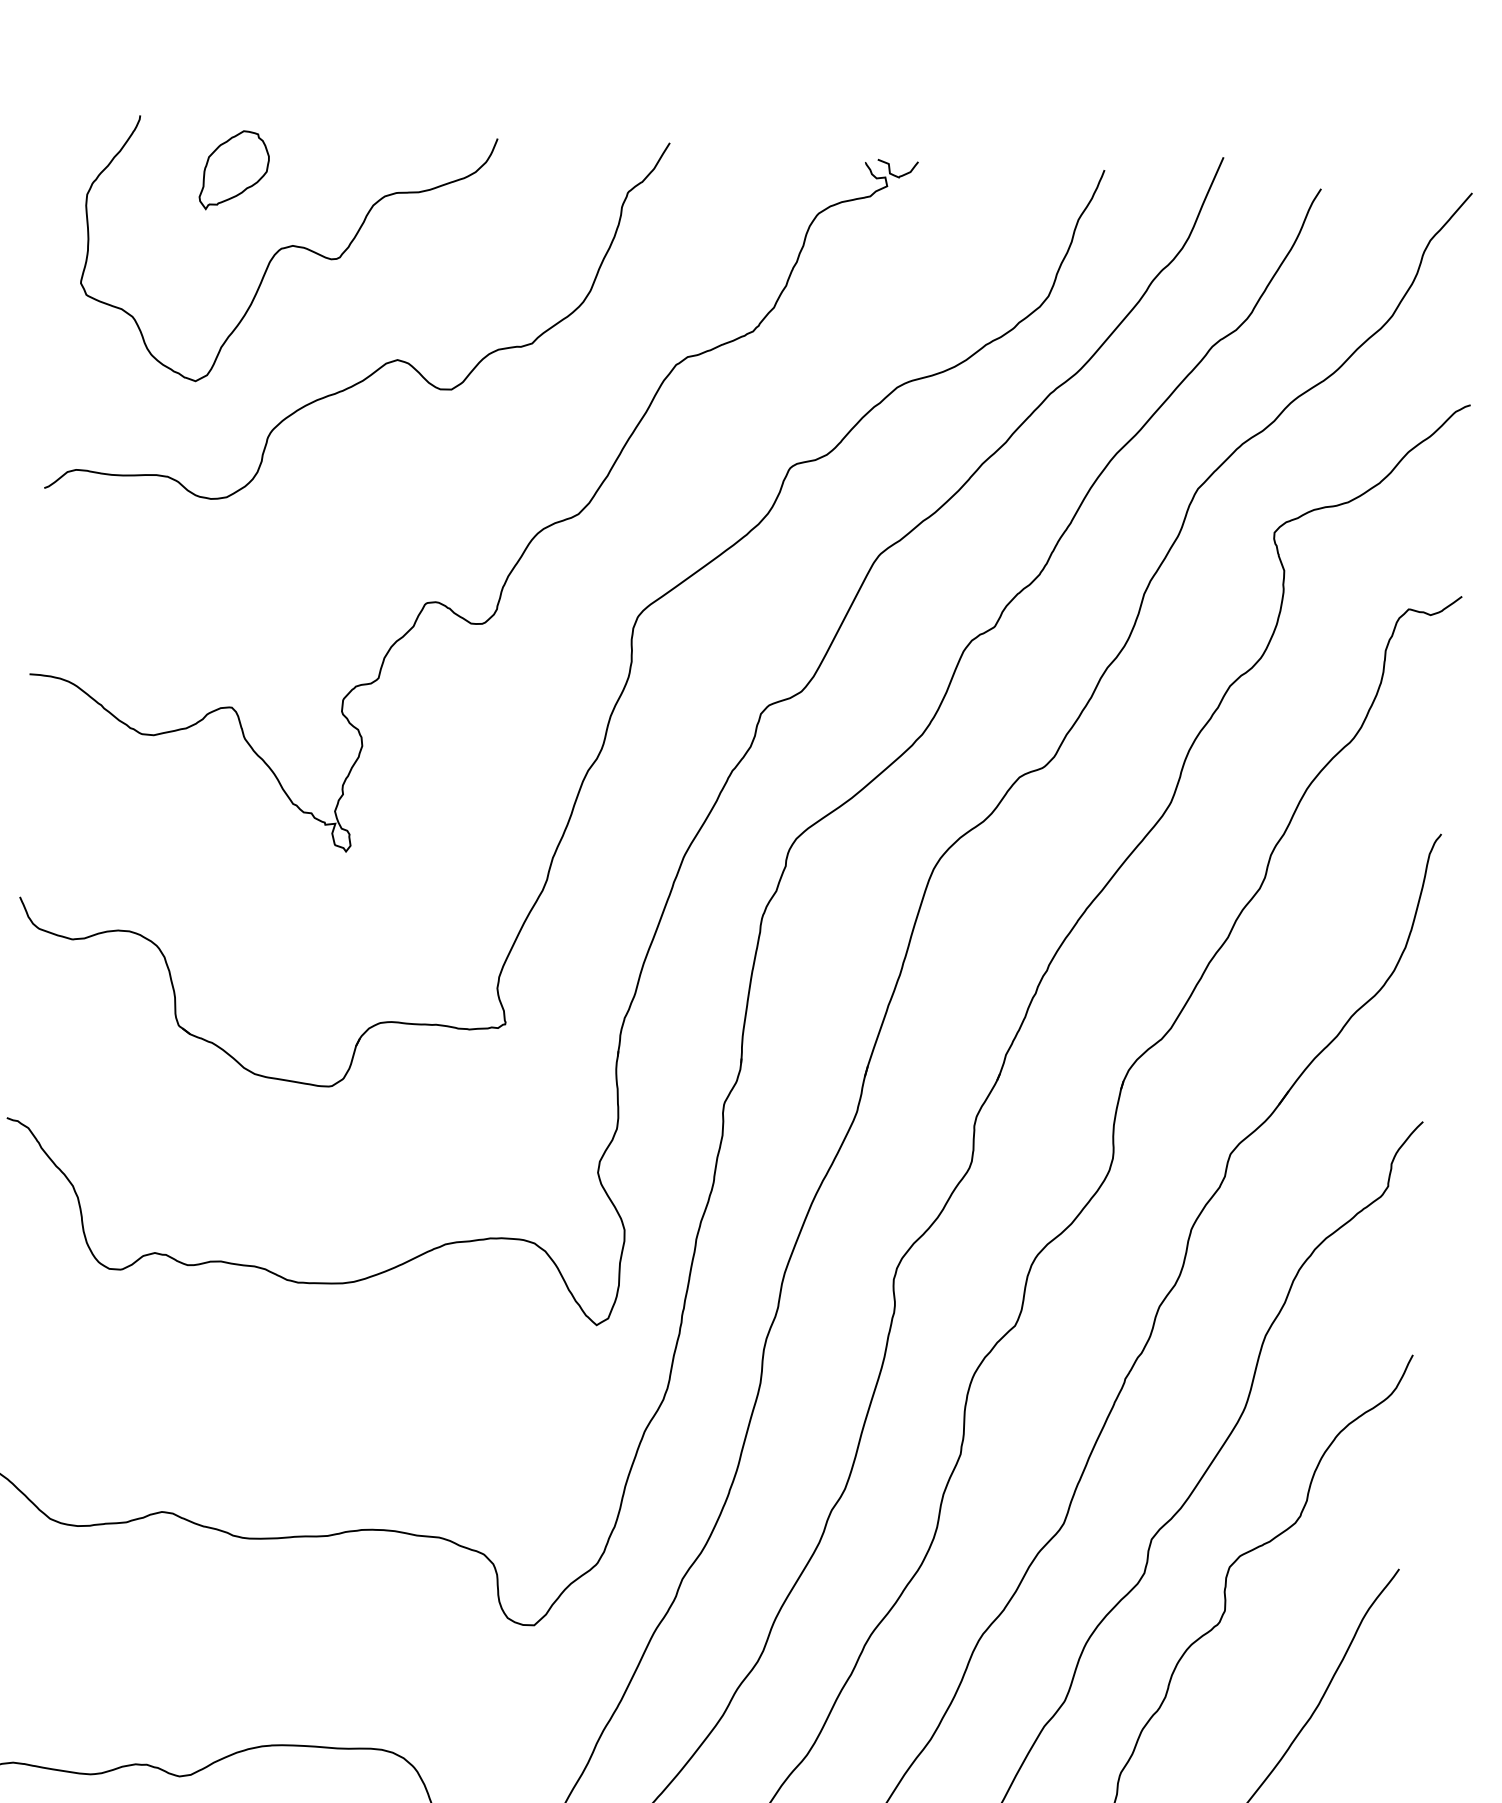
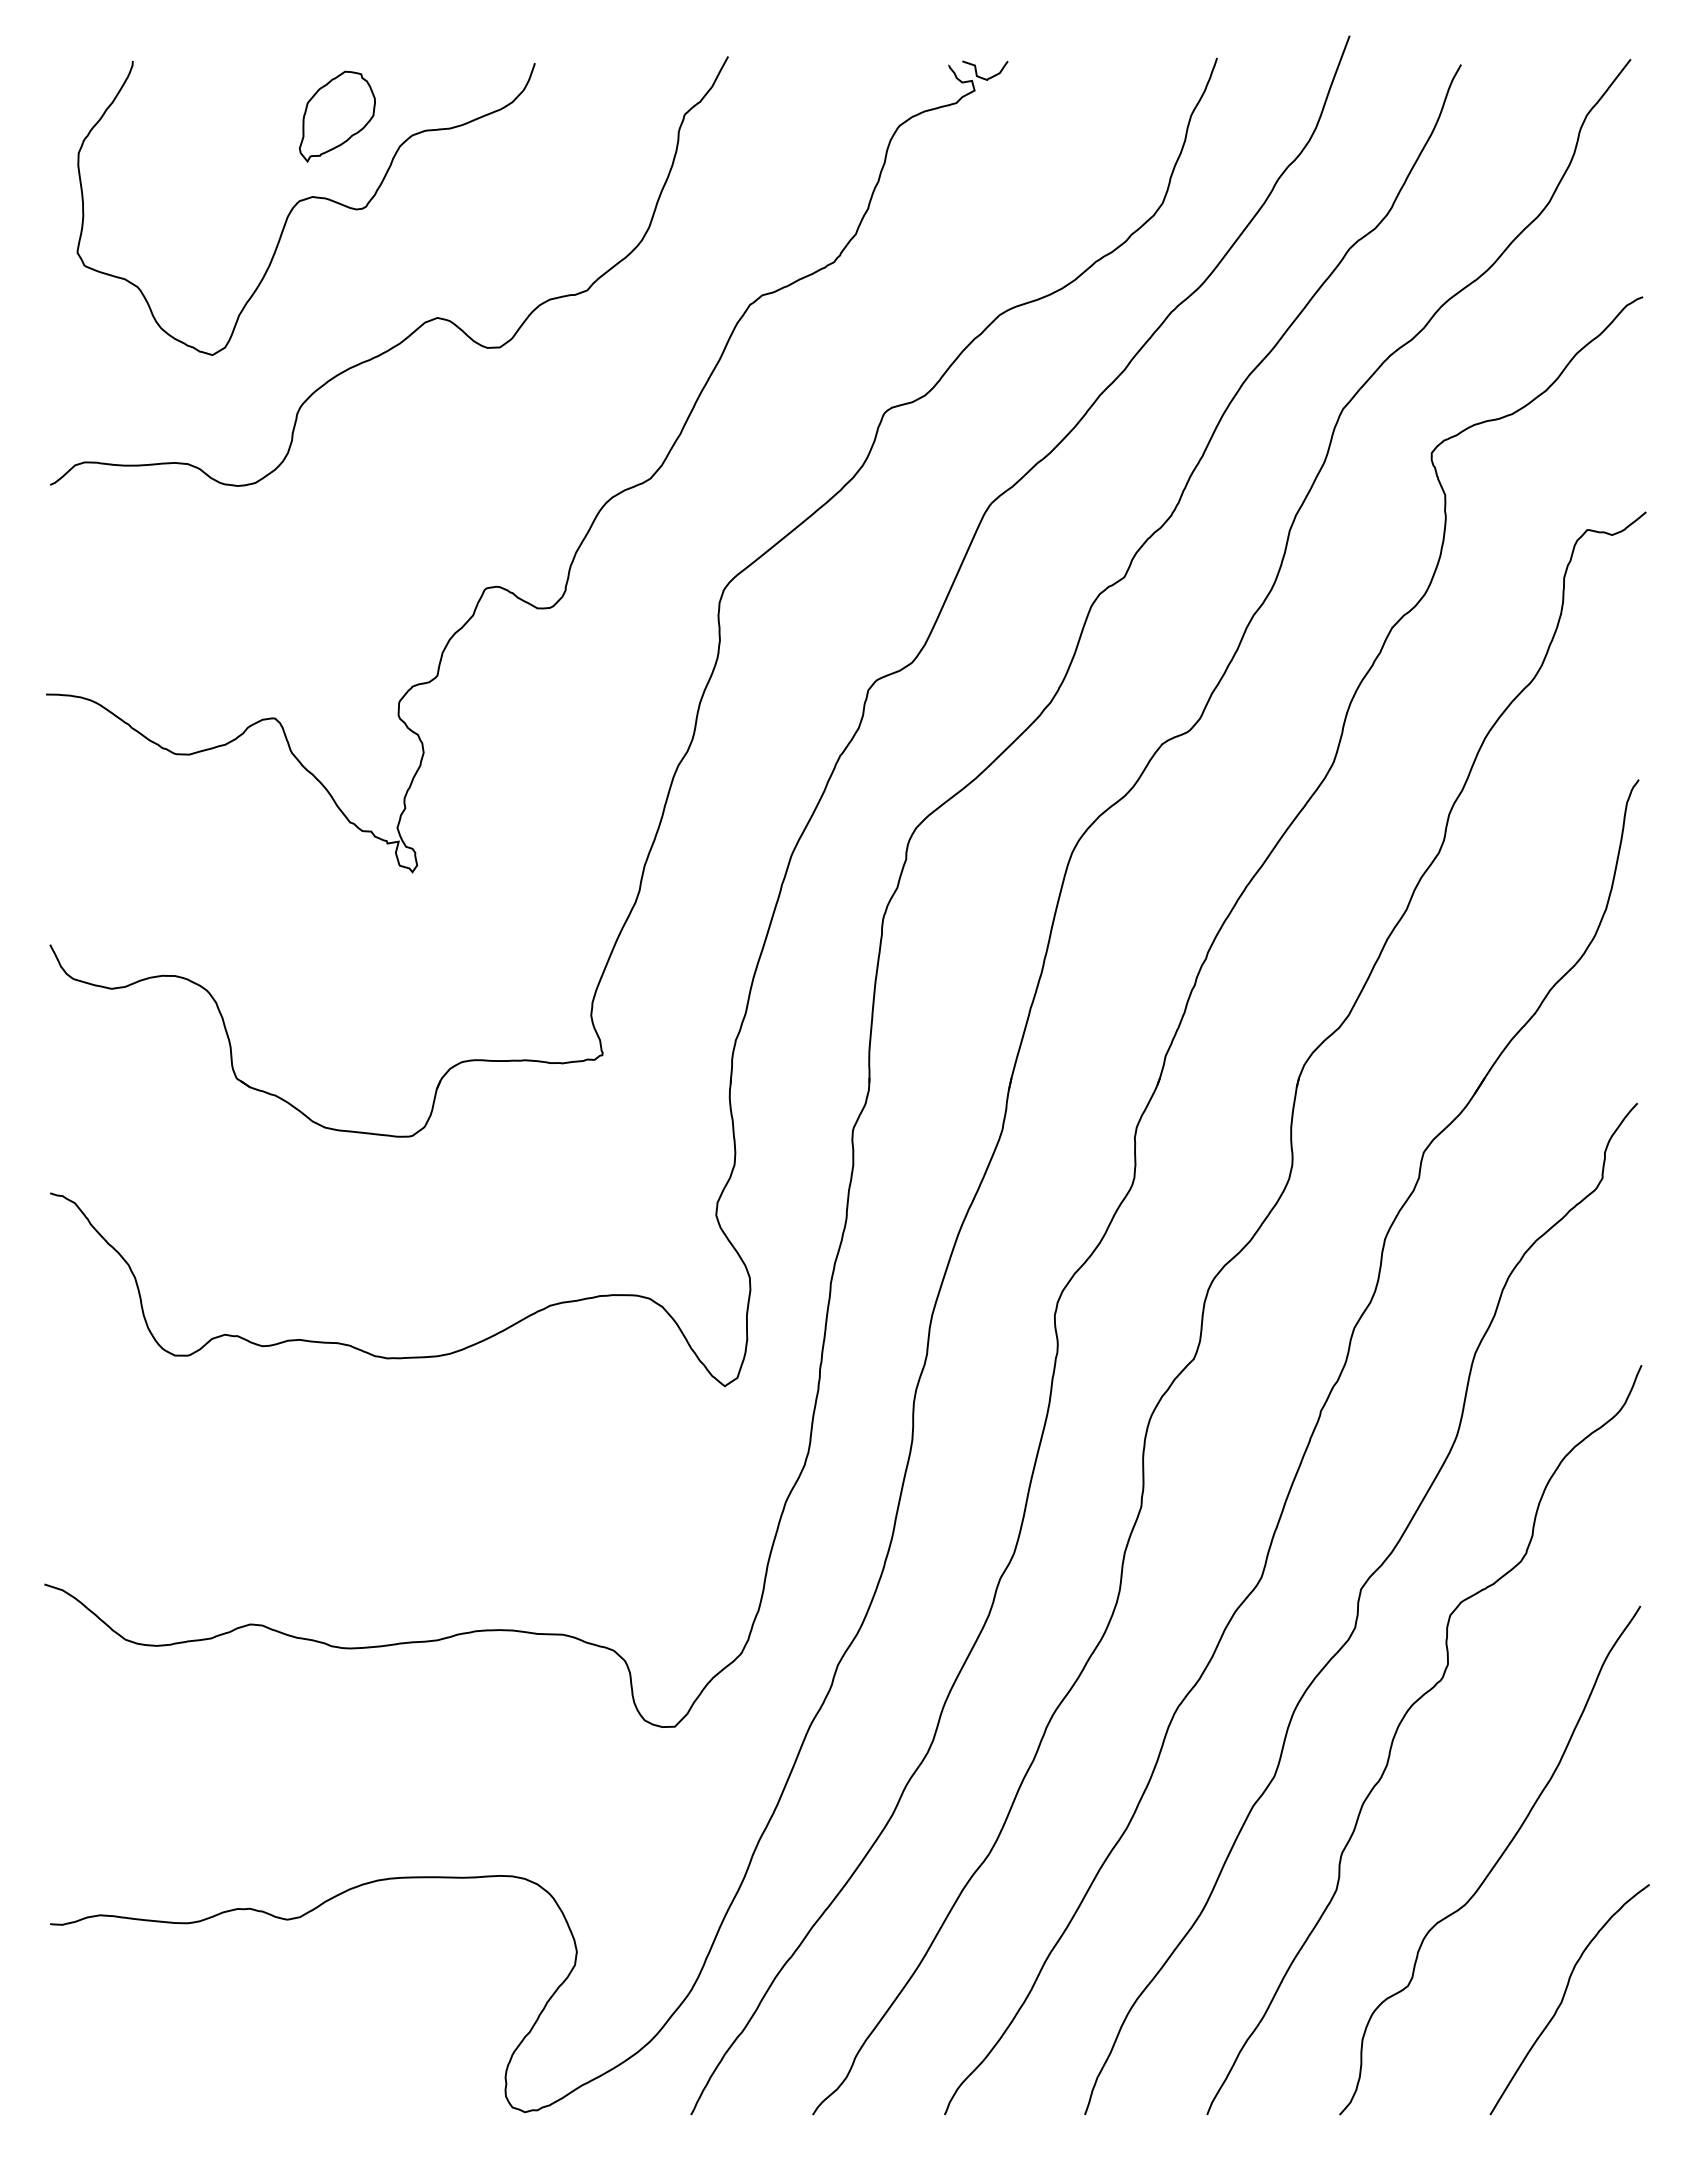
part: (233, 170) -> (336, 116), moved

